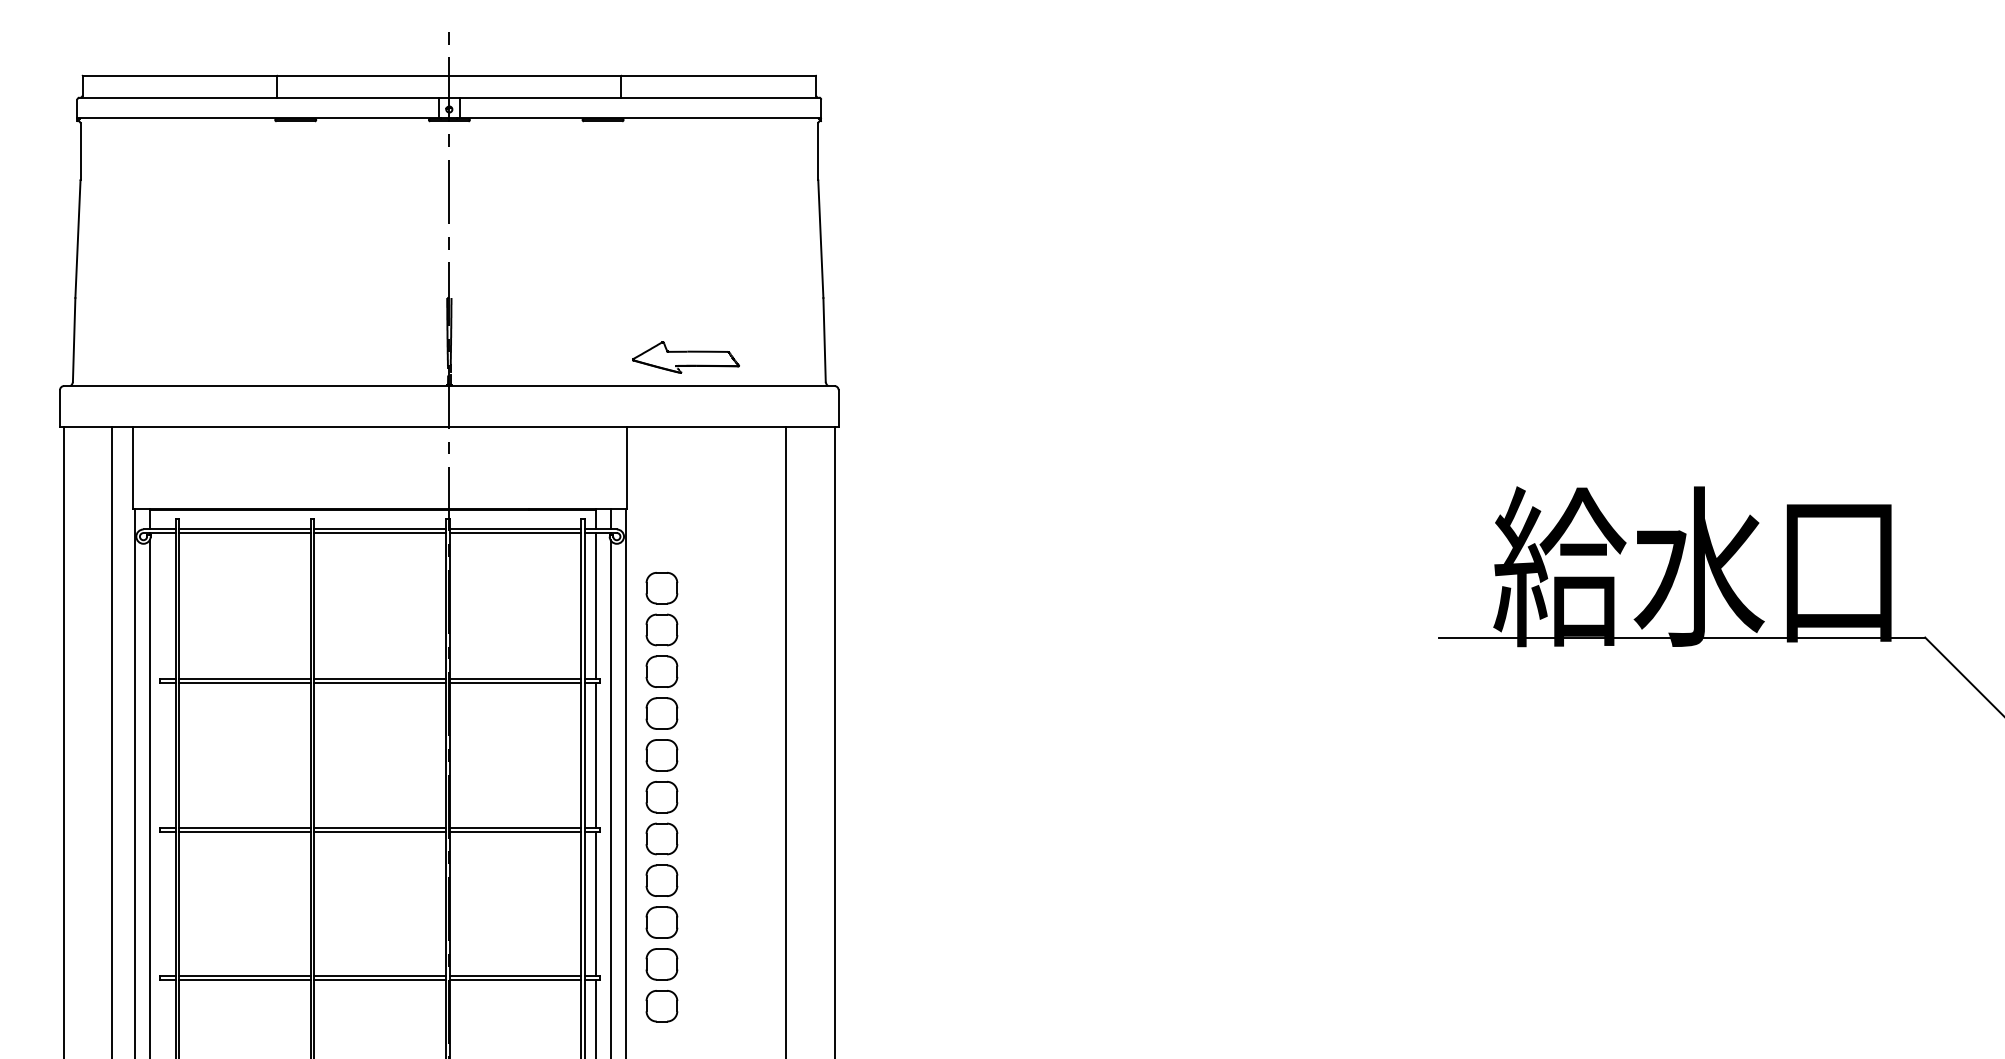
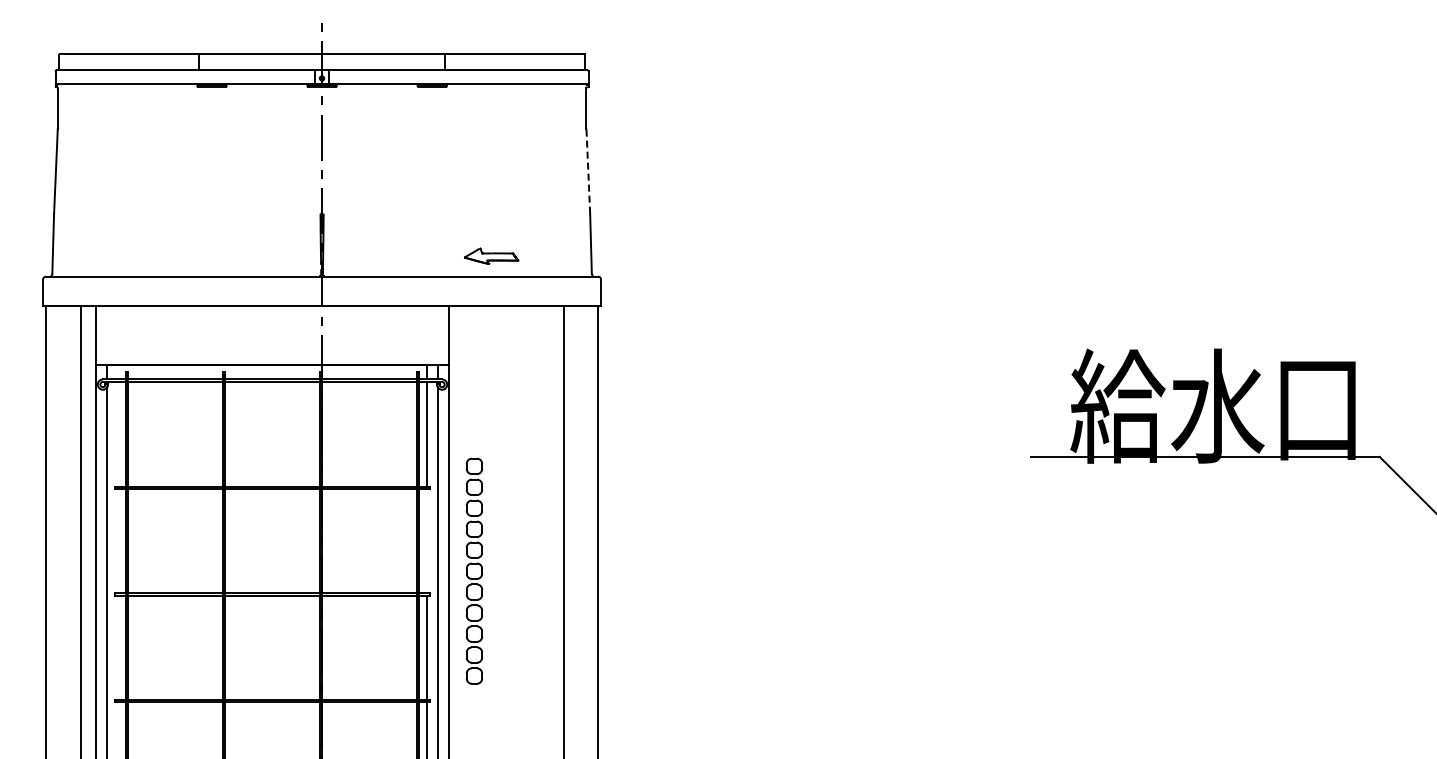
line: (821, 239) -> (588, 171), solid -> dashed
part: (685, 357) -> (491, 256), size x0.7
line: (596, 755) -> (427, 541), removed
part: (662, 796) -> (474, 570), size x0.7

